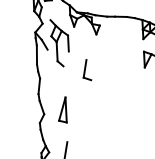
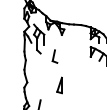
part: (62, 110) -> (59, 85), moved

